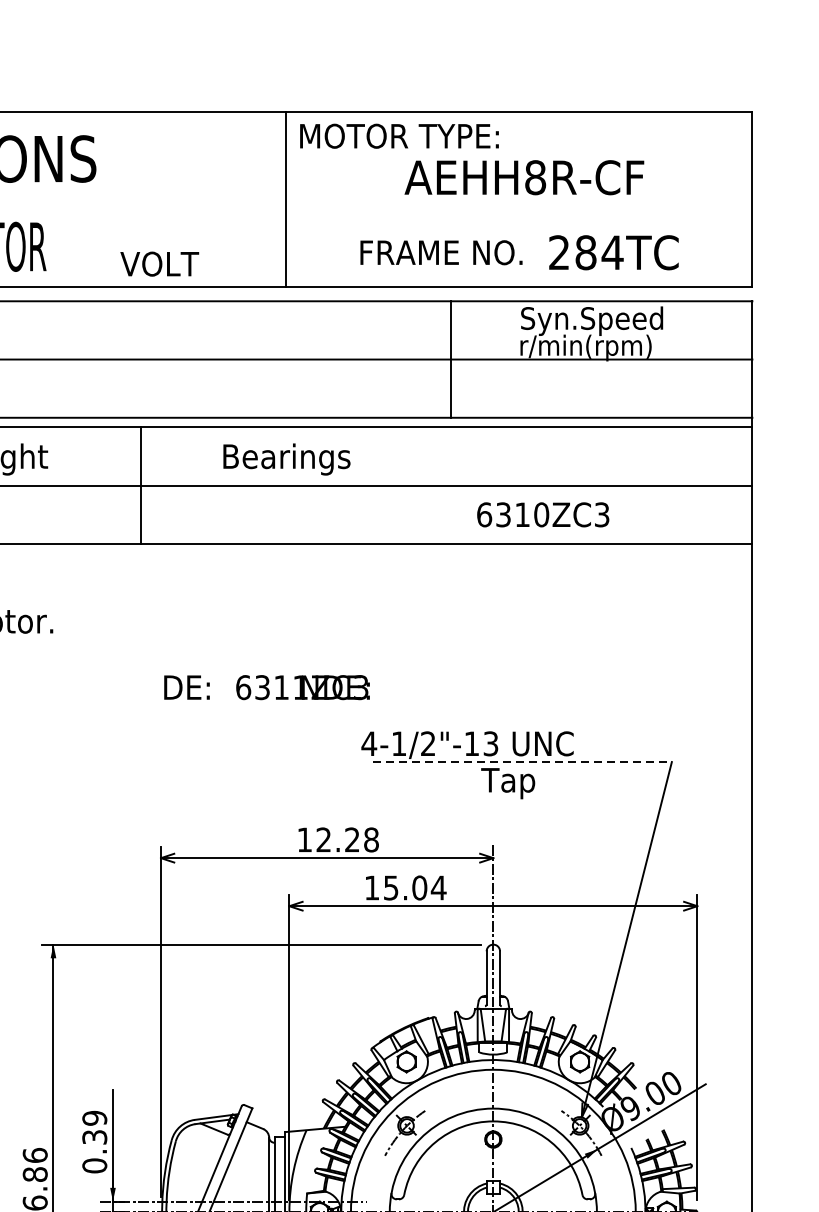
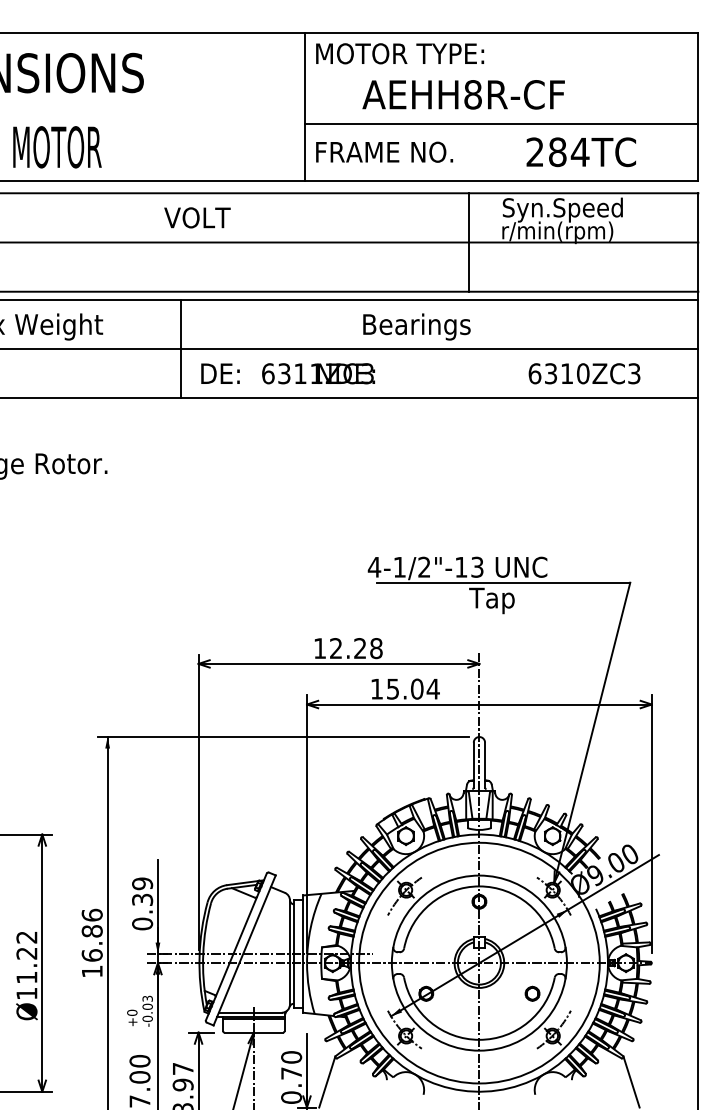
text: (524, 177) -> (463, 94), moved
line: (519, 218) -> (501, 123), added
text: (441, 251) -> (384, 151), moved
text: (159, 263) -> (197, 217), moved
line: (450, 359) -> (468, 242), moved
text: (286, 458) -> (416, 326), moved
text: (543, 514) -> (584, 373), moved
text: (266, 687) -> (287, 373), moved
line: (523, 761) -> (504, 582), dashed -> solid

